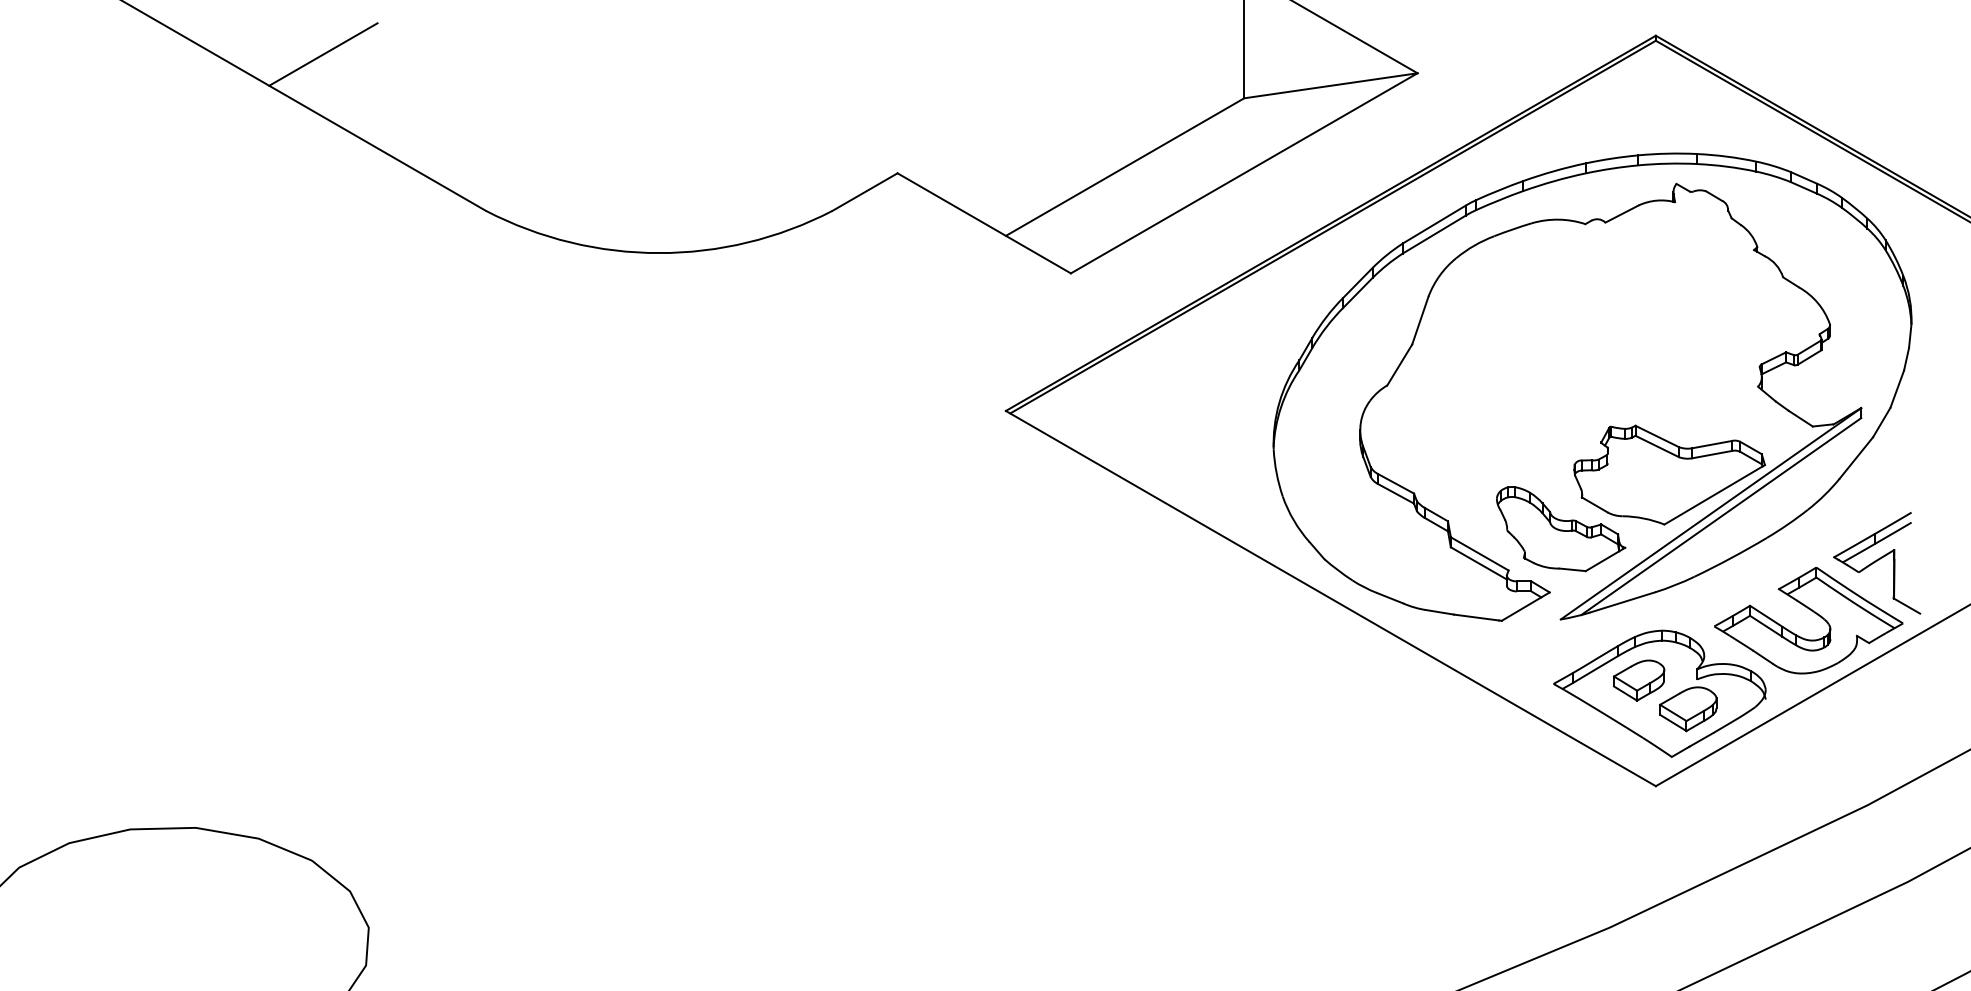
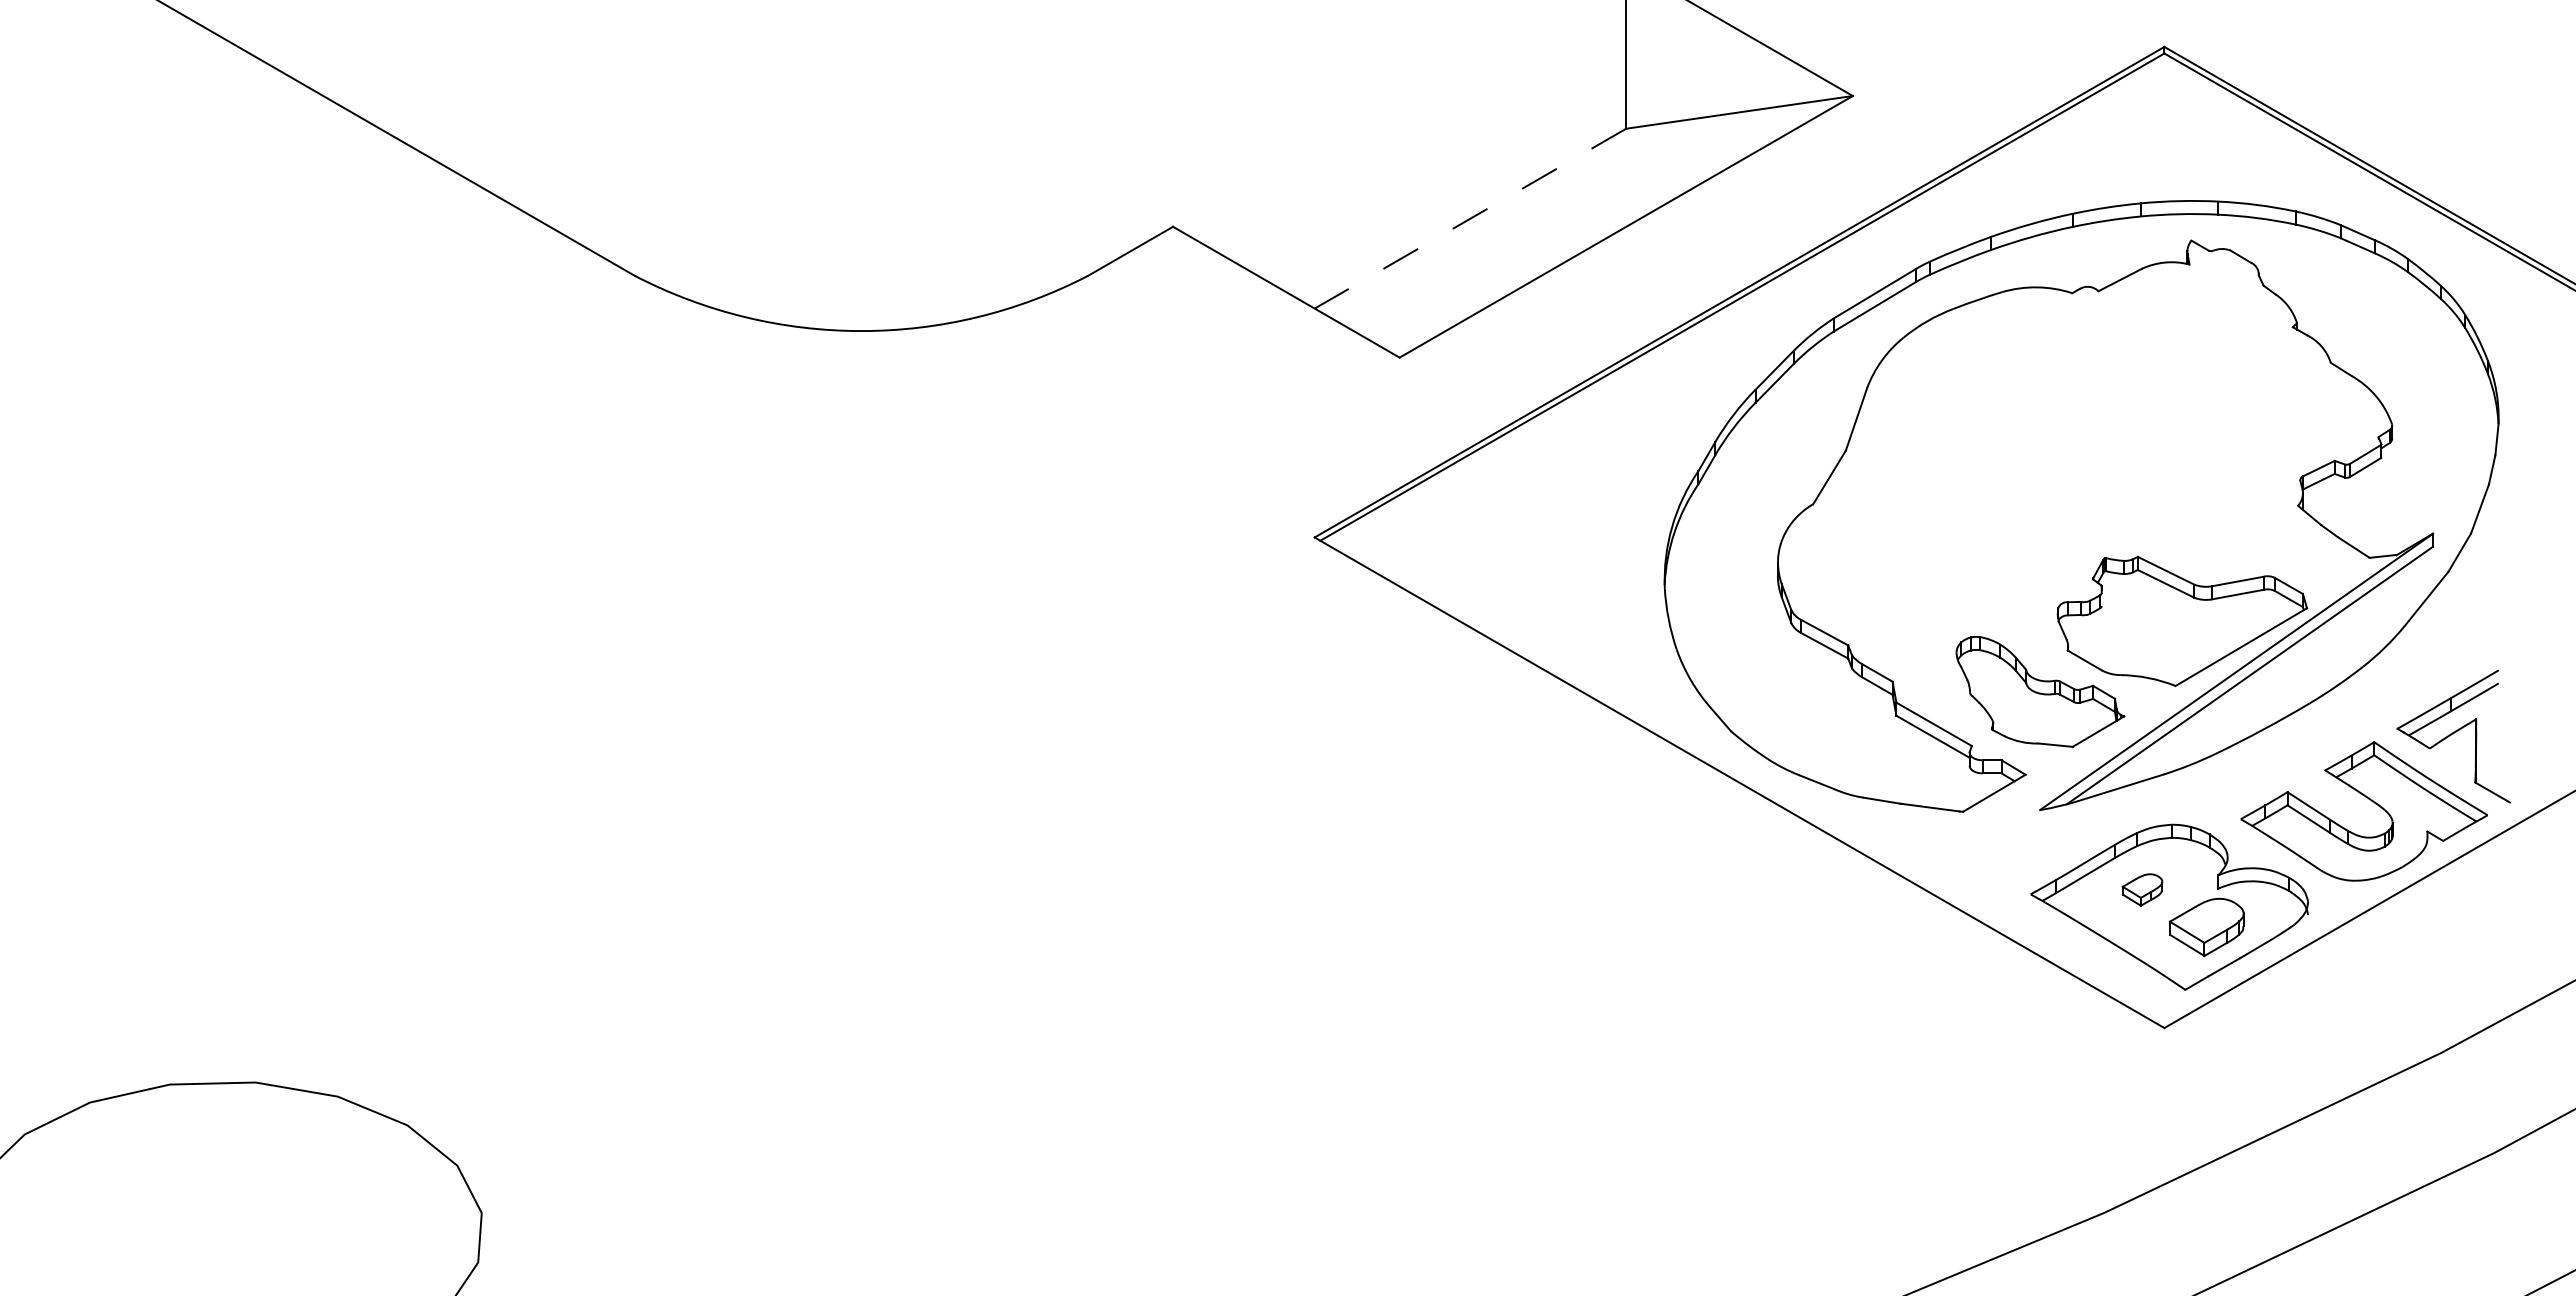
line: (323, 54) -> (422, 71), removed
line: (1125, 166) -> (1470, 218), solid -> dashed
part: (1639, 680) -> (2142, 889), size x0.6

